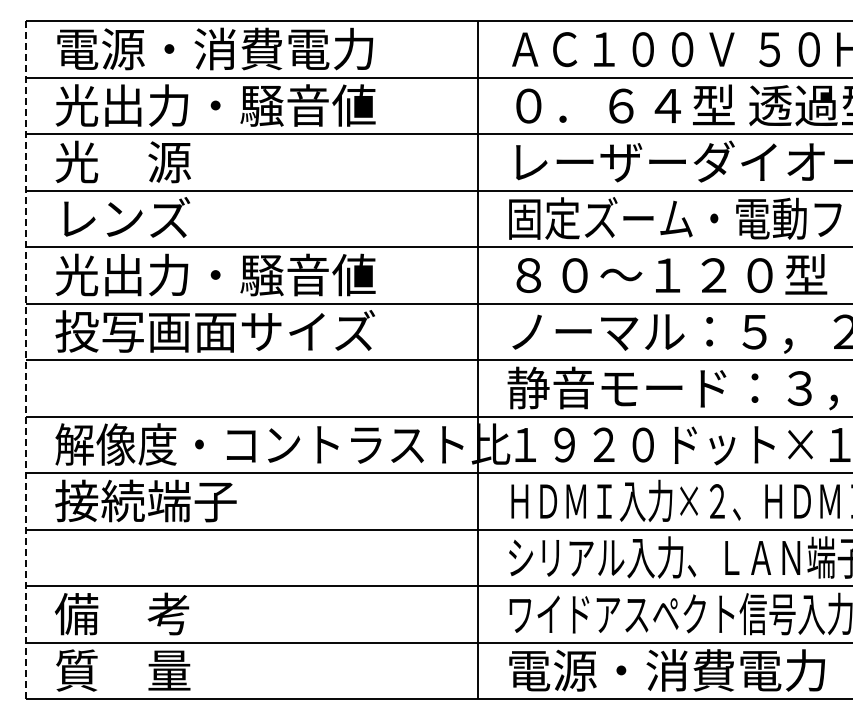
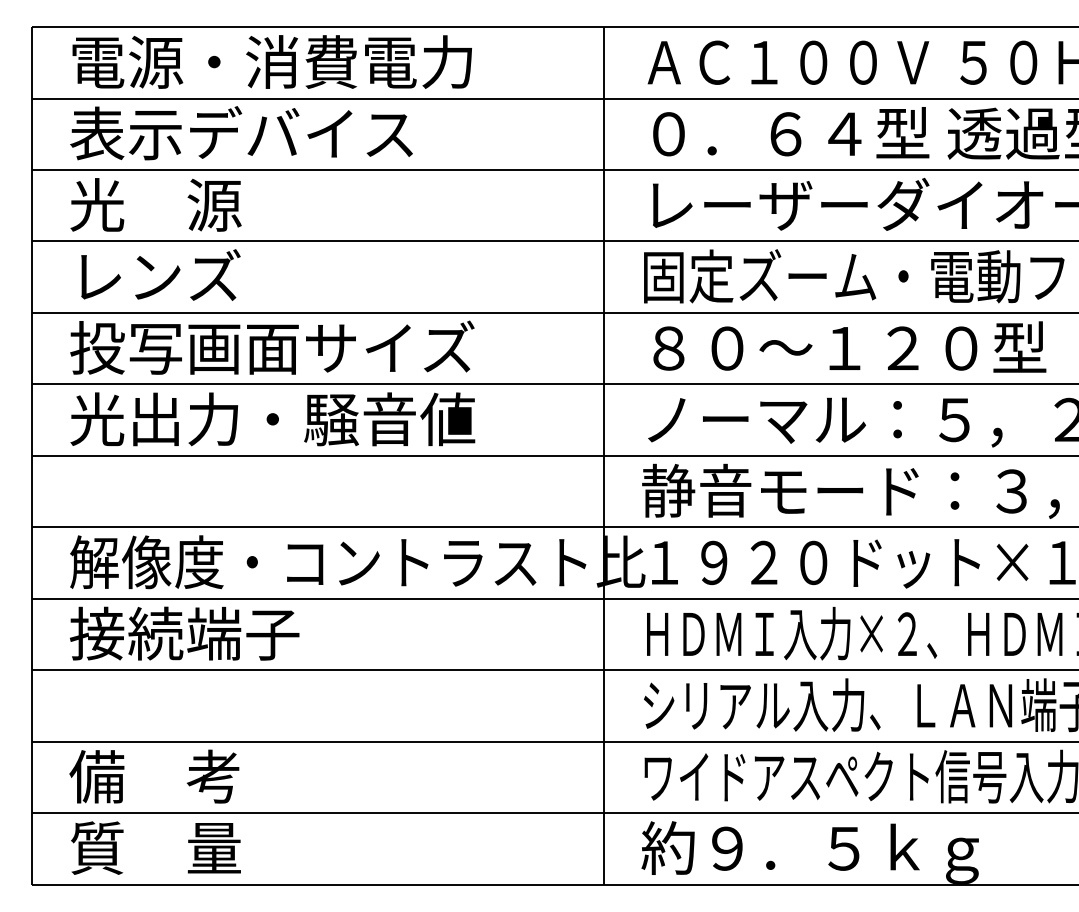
text: (215, 104) -> (272, 132), 光出力・騒音値 -> 表示デバイス
text: (215, 274) -> (272, 347), 光出力・騒音値 -> 投写画面サイズ
text: (215, 331) -> (272, 419), 投写画面サイズ -> 光出力・騒音値
line: (25, 360) -> (32, 456), dashed -> solid
text: (666, 673) -> (843, 851), 電源・消費電力 -> 約９．５ｋｇ

